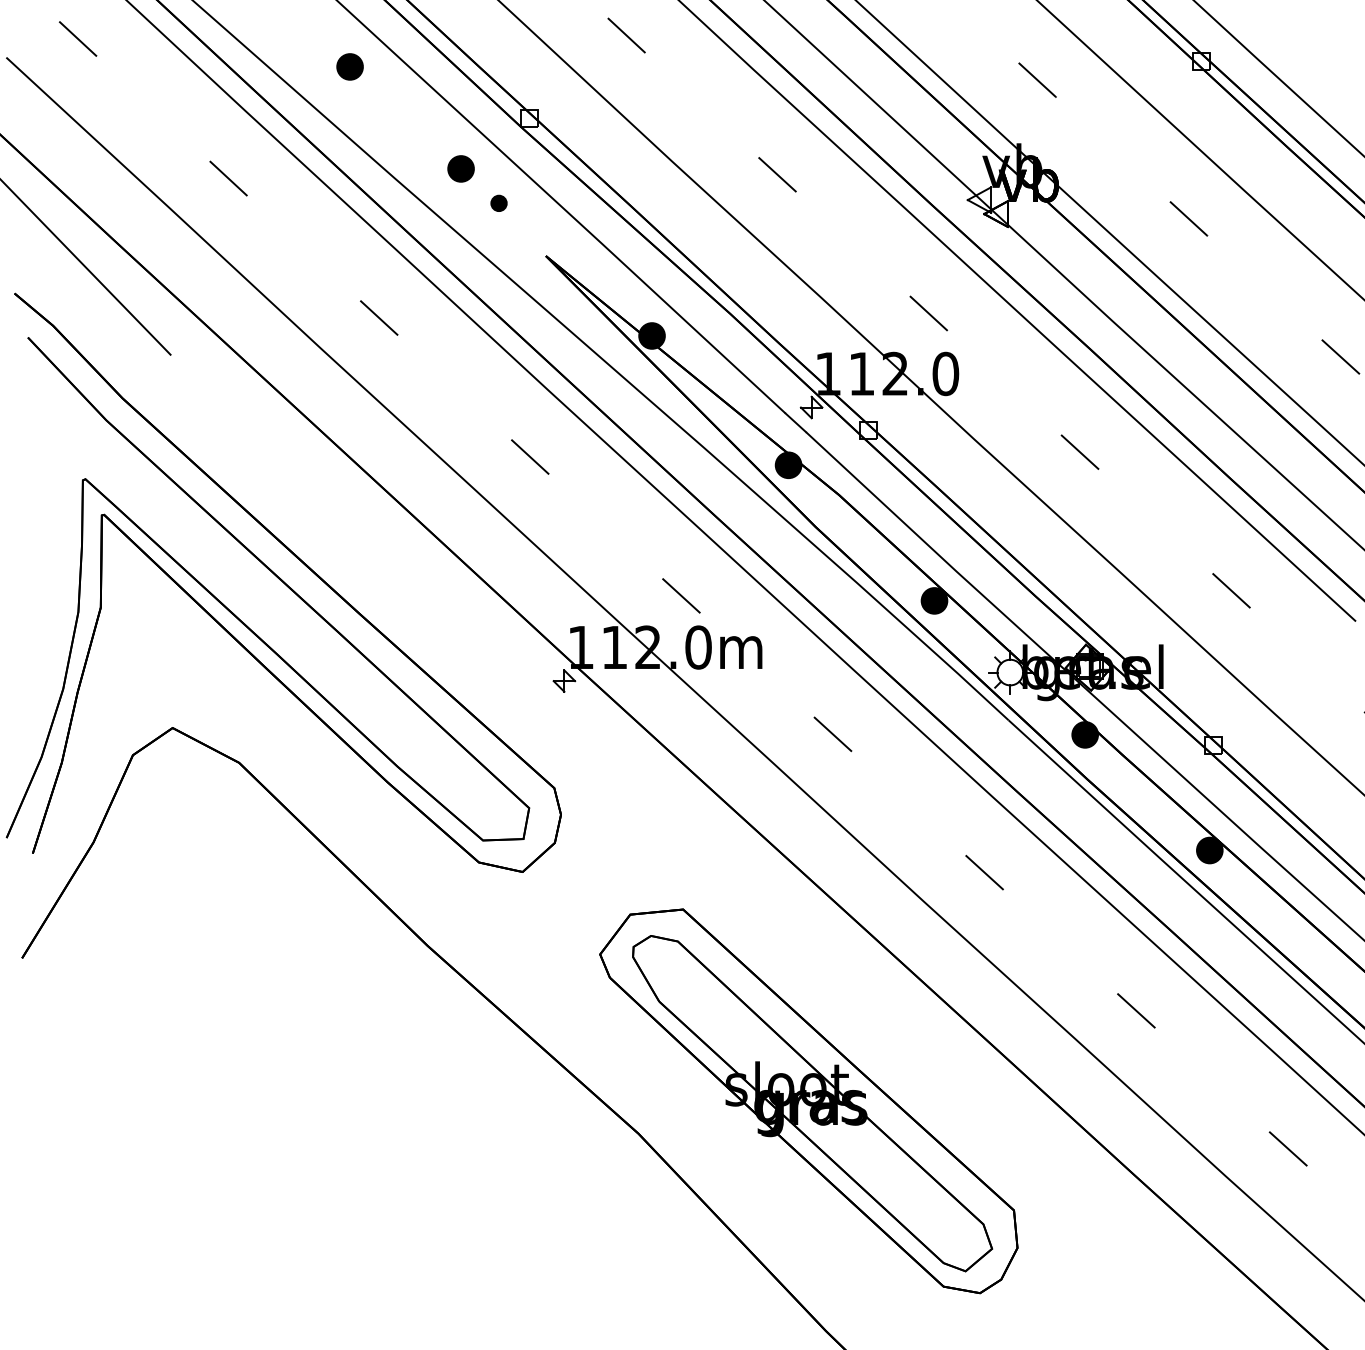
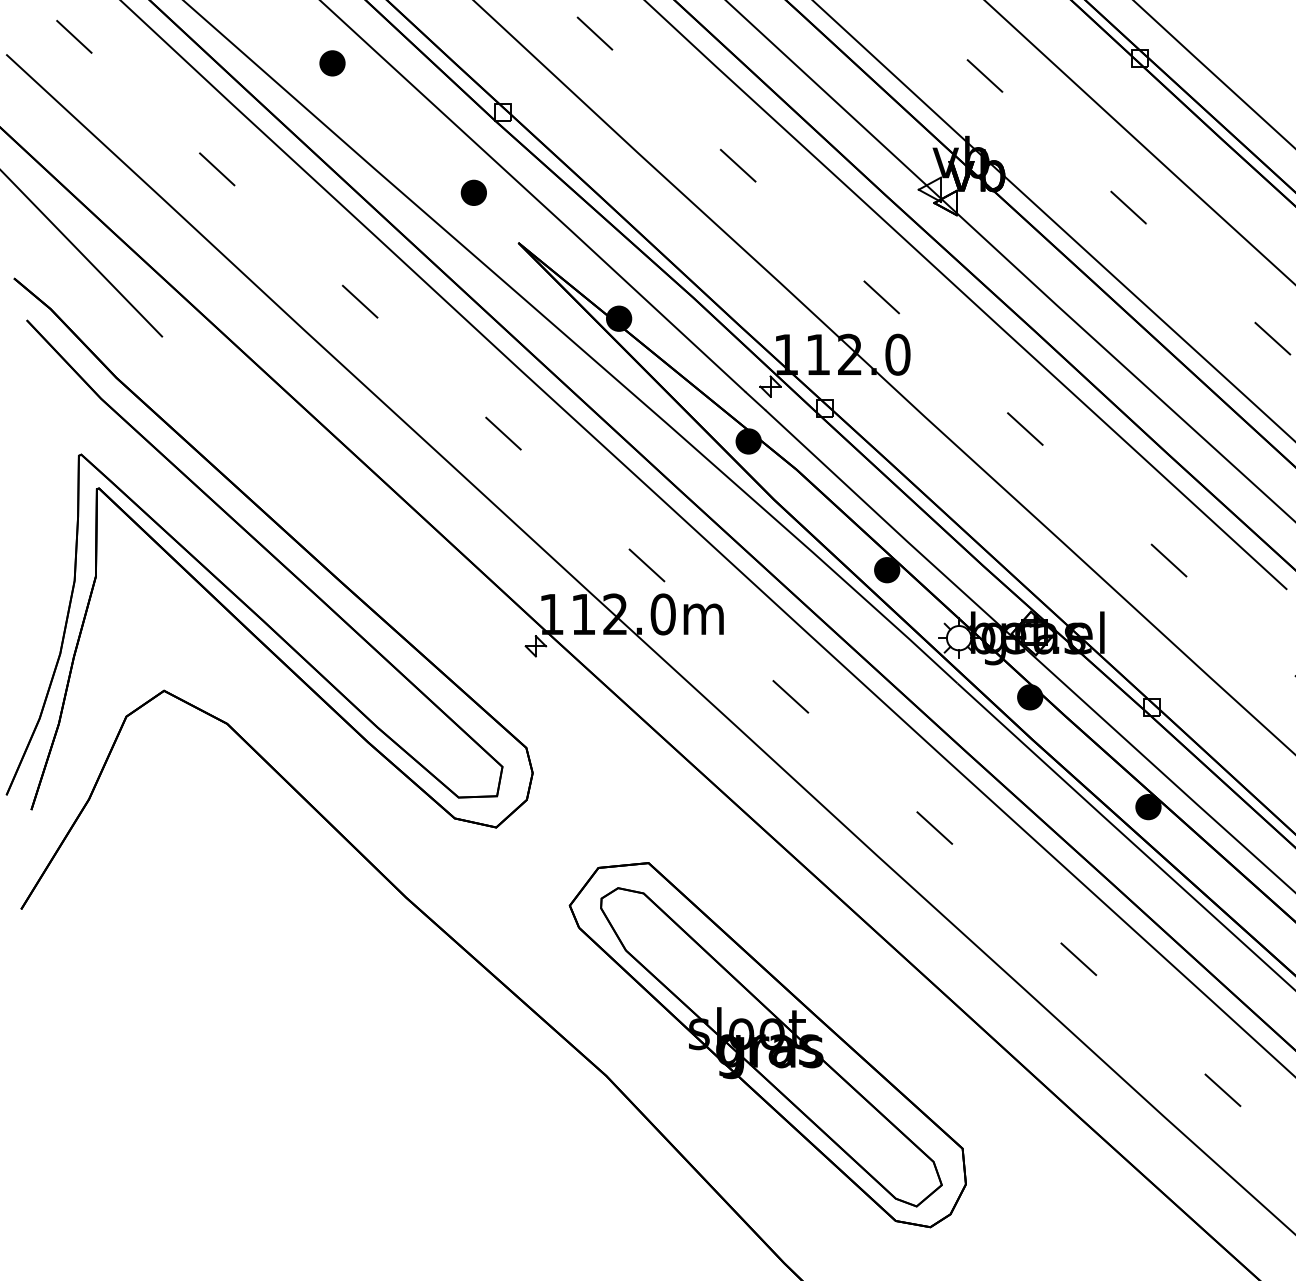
part: (460, 168) -> (437, 159), removed
part: (498, 203) -> (473, 192), size x1.67

